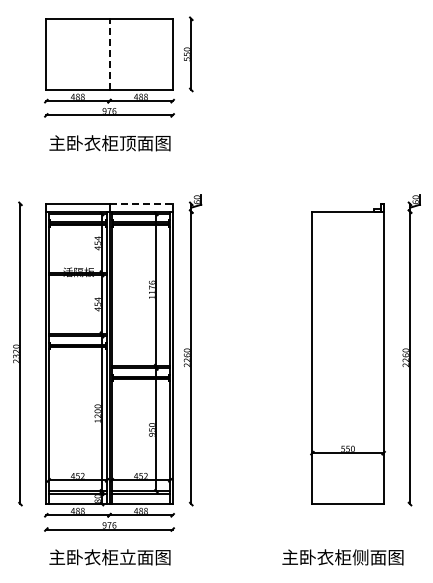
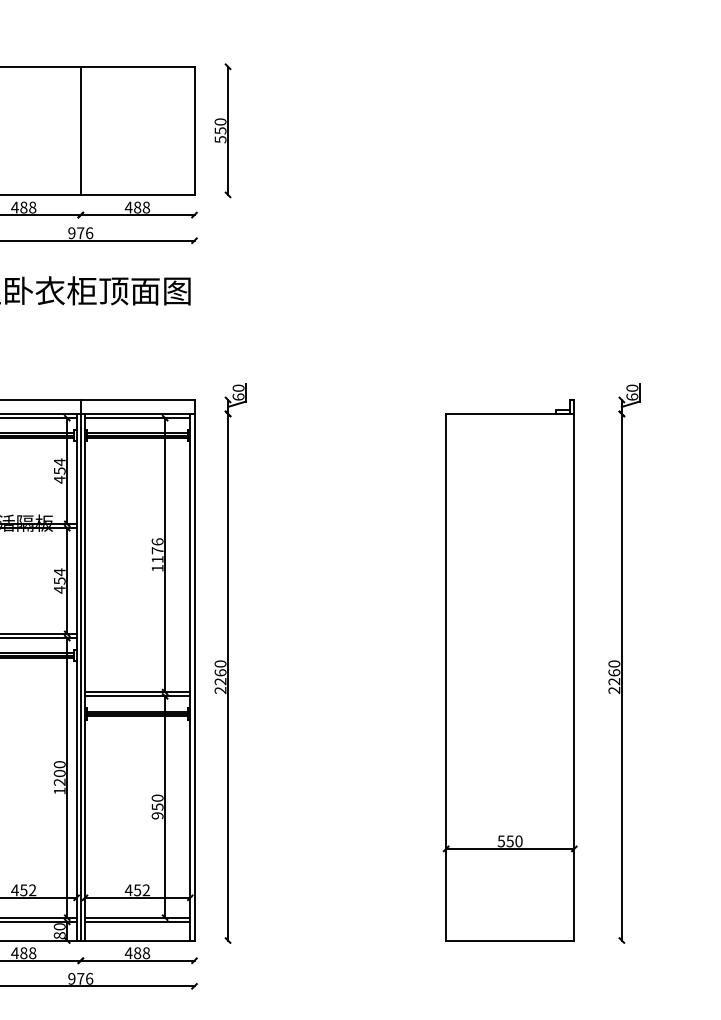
line: (109, 54) -> (80, 131), dashed -> solid
line: (141, 203) -> (138, 399), dashed -> solid

